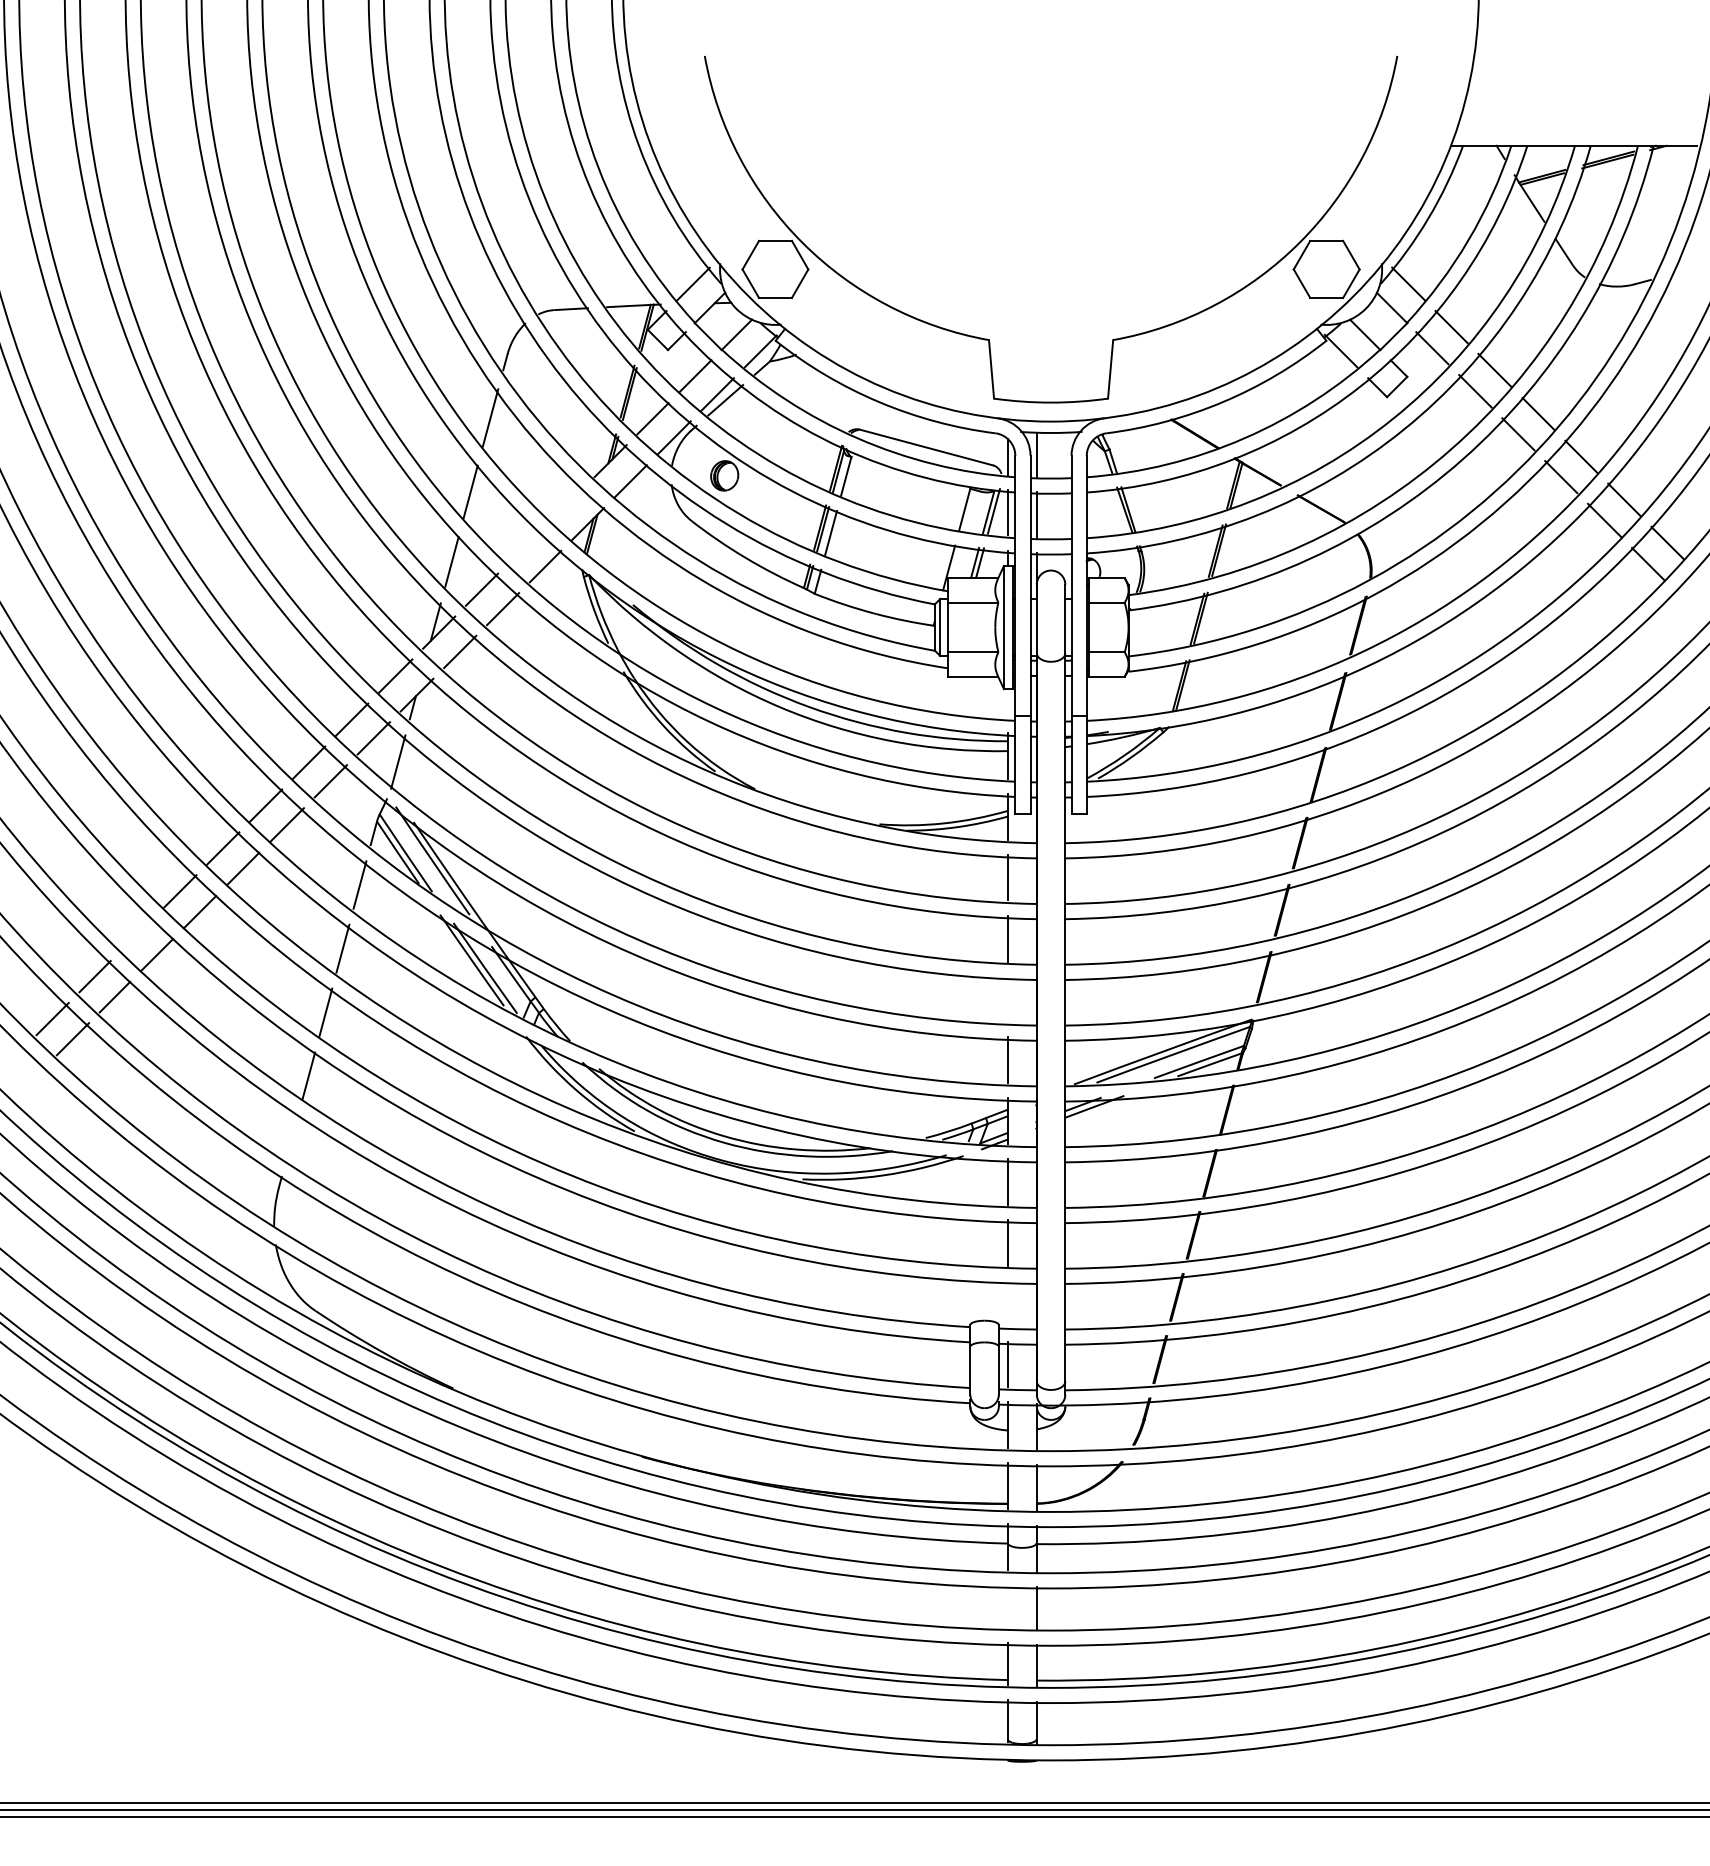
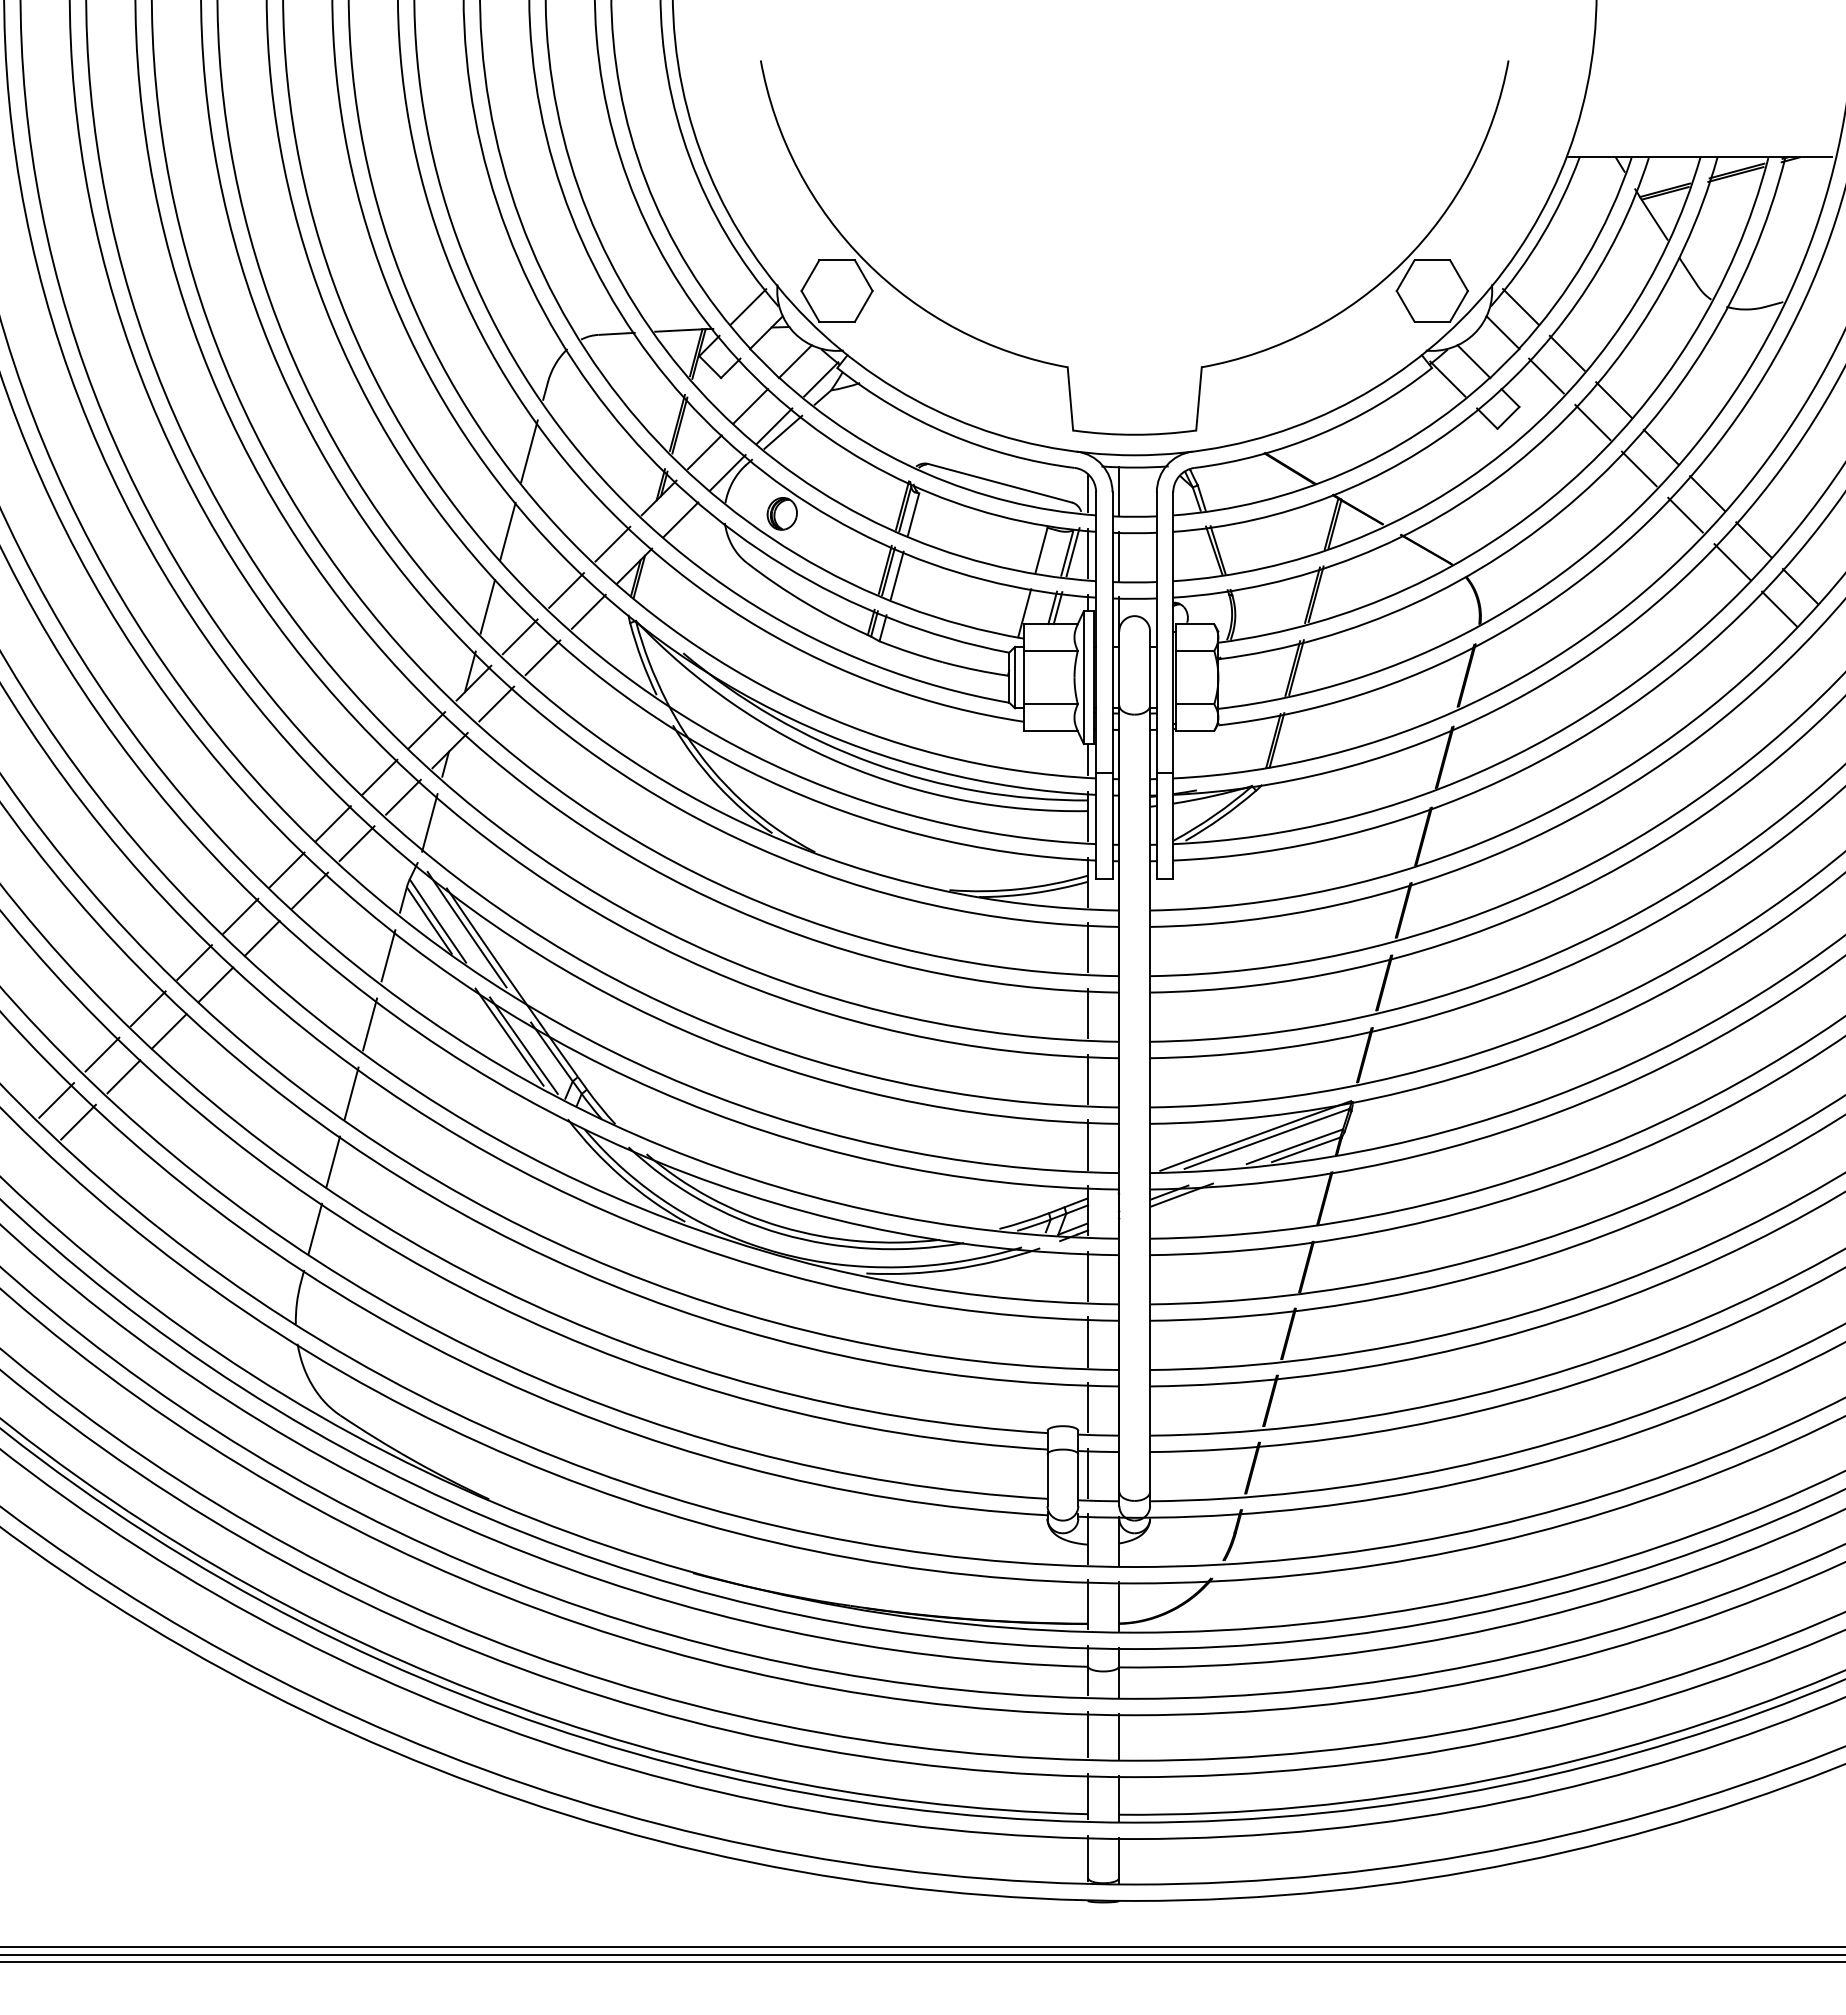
line: (567, 503) -> (612, 543), added
line: (524, 546) -> (566, 590), added
line: (1008, 703) -> (1088, 759), added
line: (136, 933) -> (147, 1008), added
line: (1008, 998) -> (1088, 1078), added
line: (291, 1137) -> (314, 1228), added
line: (1008, 1303) -> (1088, 1407), added
line: (1008, 1606) -> (1088, 1734), added

